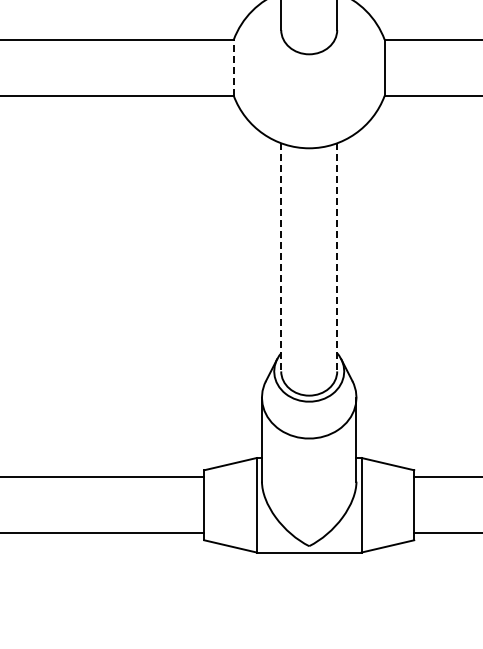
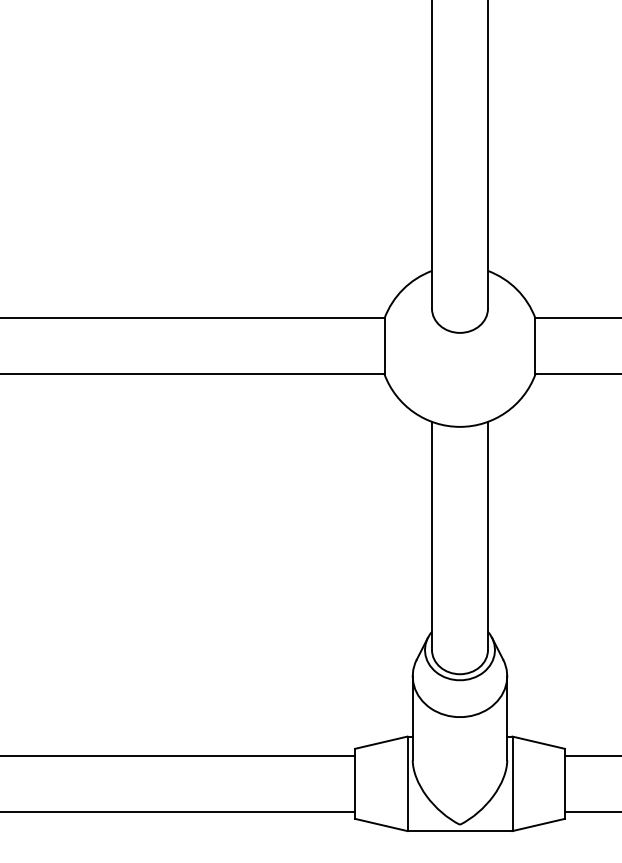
line: (233, 67) -> (384, 346), dashed -> solid
line: (281, 257) -> (432, 536), dashed -> solid
line: (336, 257) -> (487, 536), dashed -> solid

